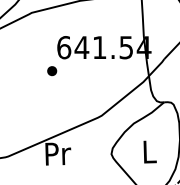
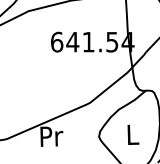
part: (52, 70) -> (46, 62), removed

